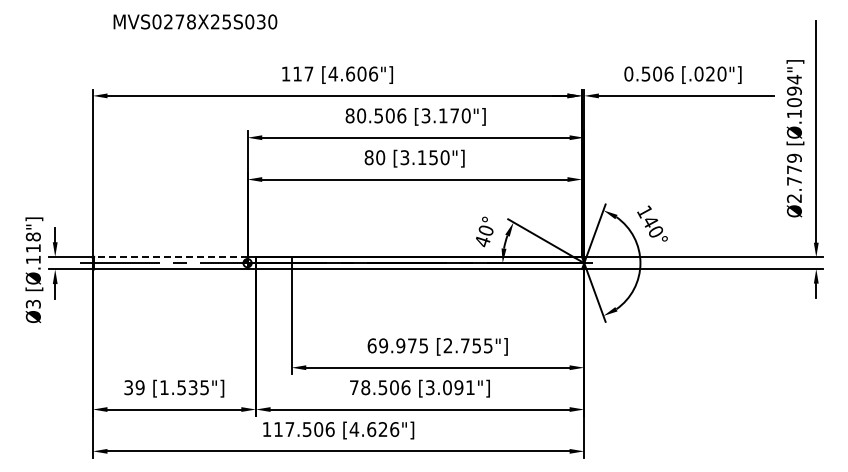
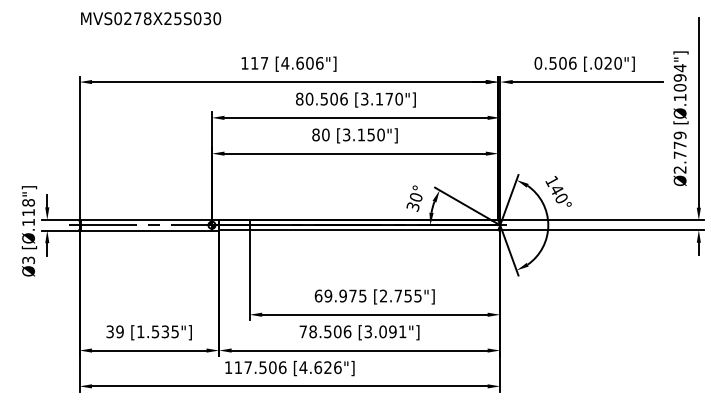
text: (195, 21) -> (151, 18), moved
text: (482, 241) -> (413, 206), 40° -> 30°
line: (170, 256) -> (145, 219), dashed -> solid

